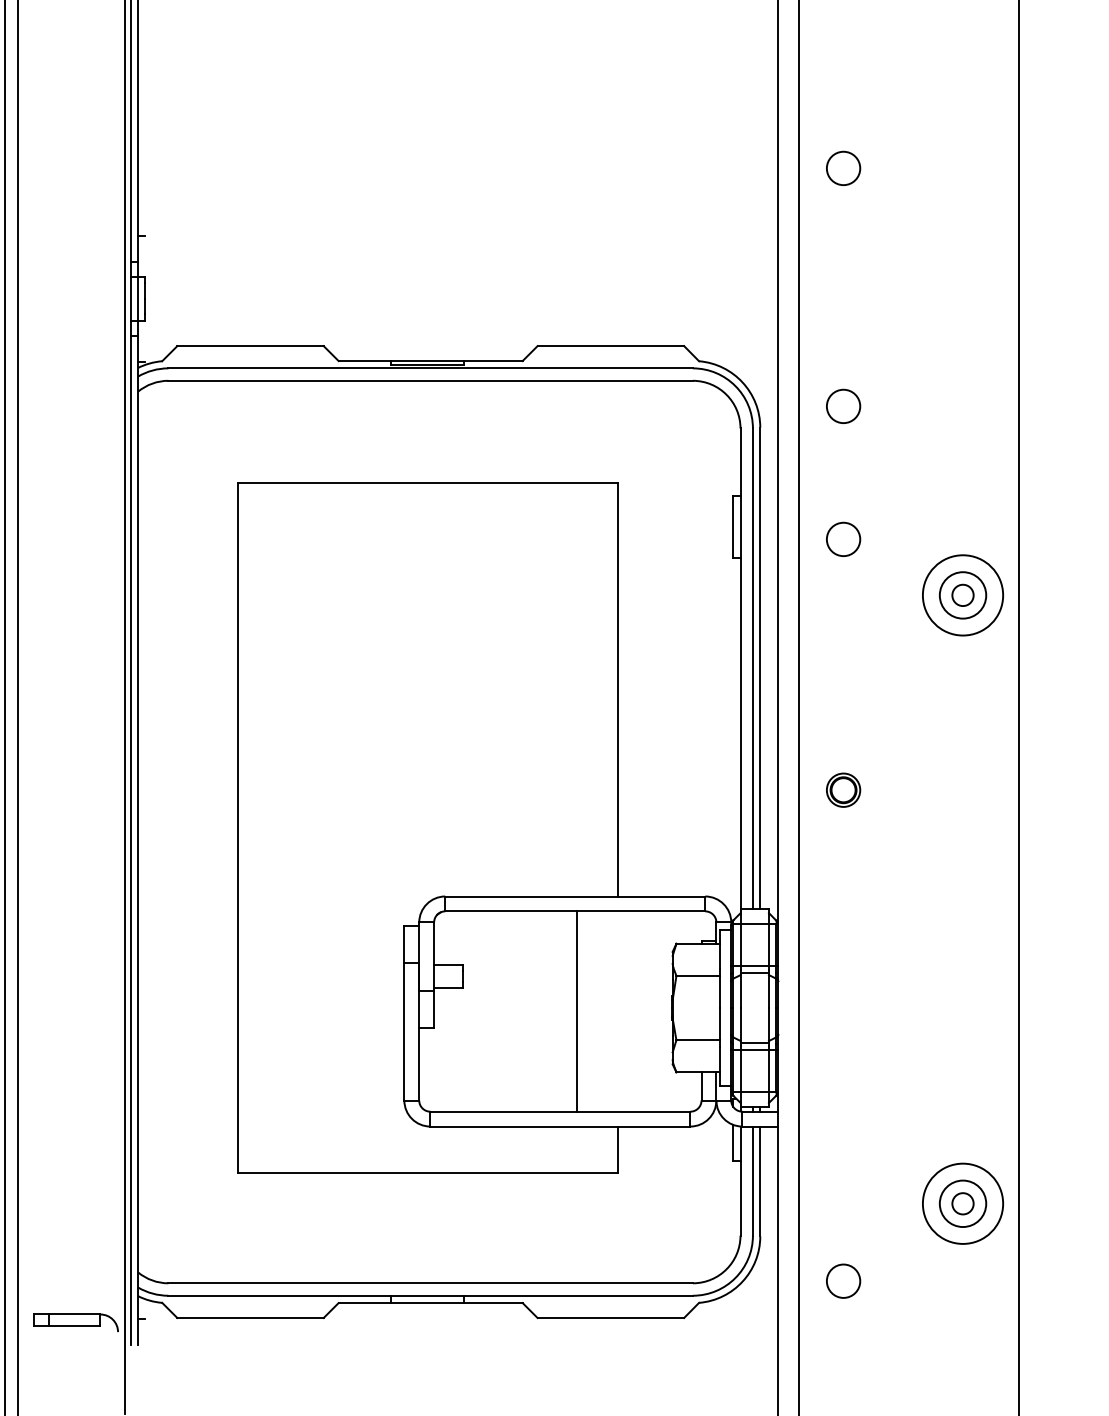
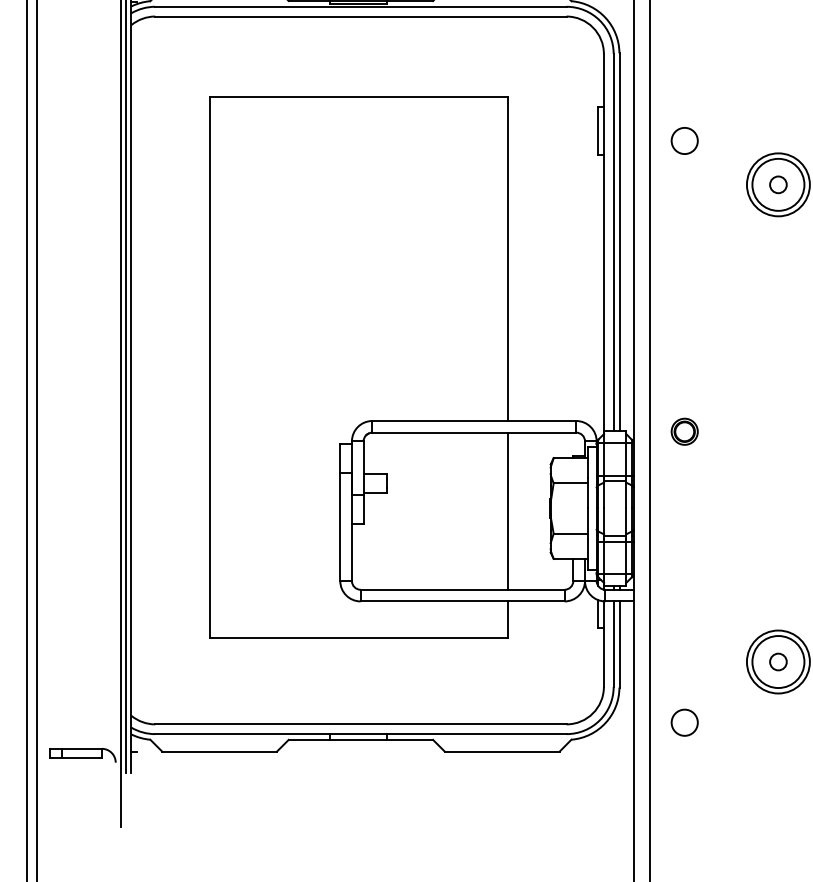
circle: (843, 405) -> (684, 35), removed
circle: (962, 595) -> (778, 184), size x1.43
part: (843, 789) -> (684, 431), moved
line: (577, 1011) -> (508, 511), moved
circle: (962, 1203) -> (778, 661), size x1.43

